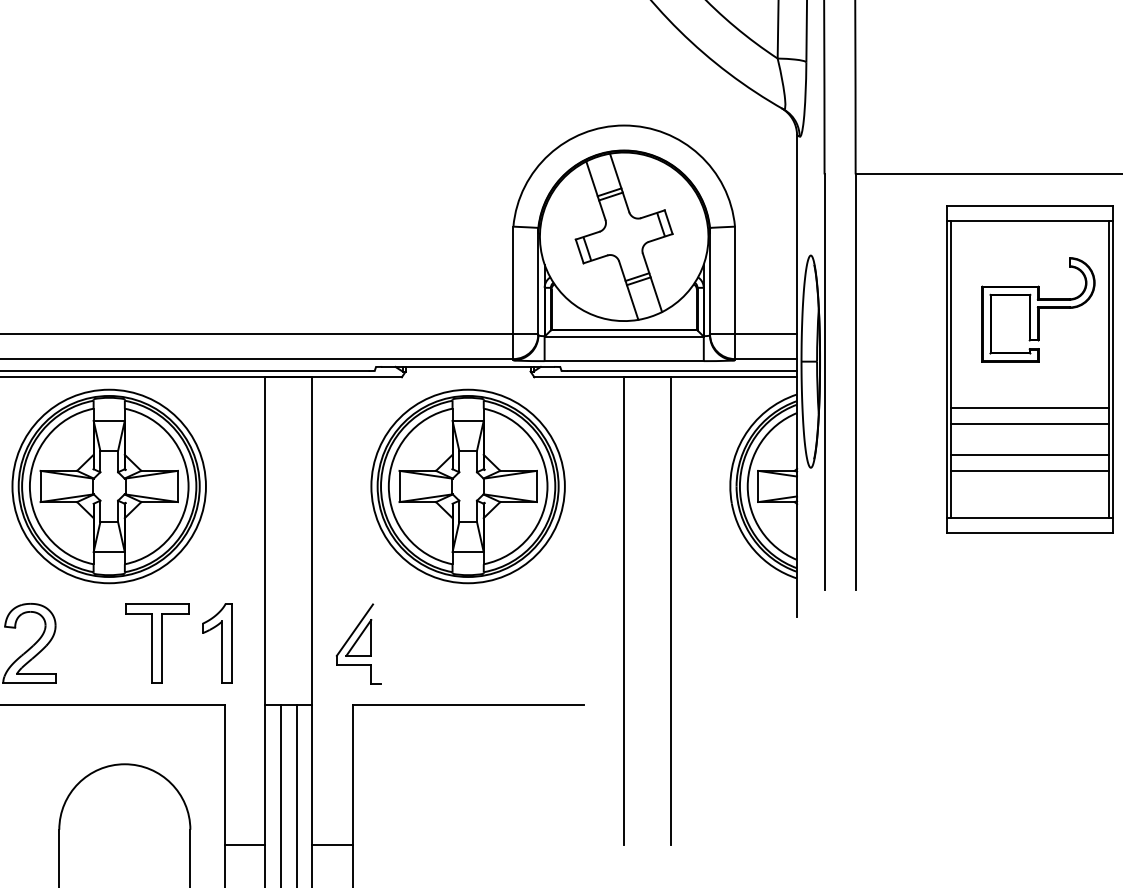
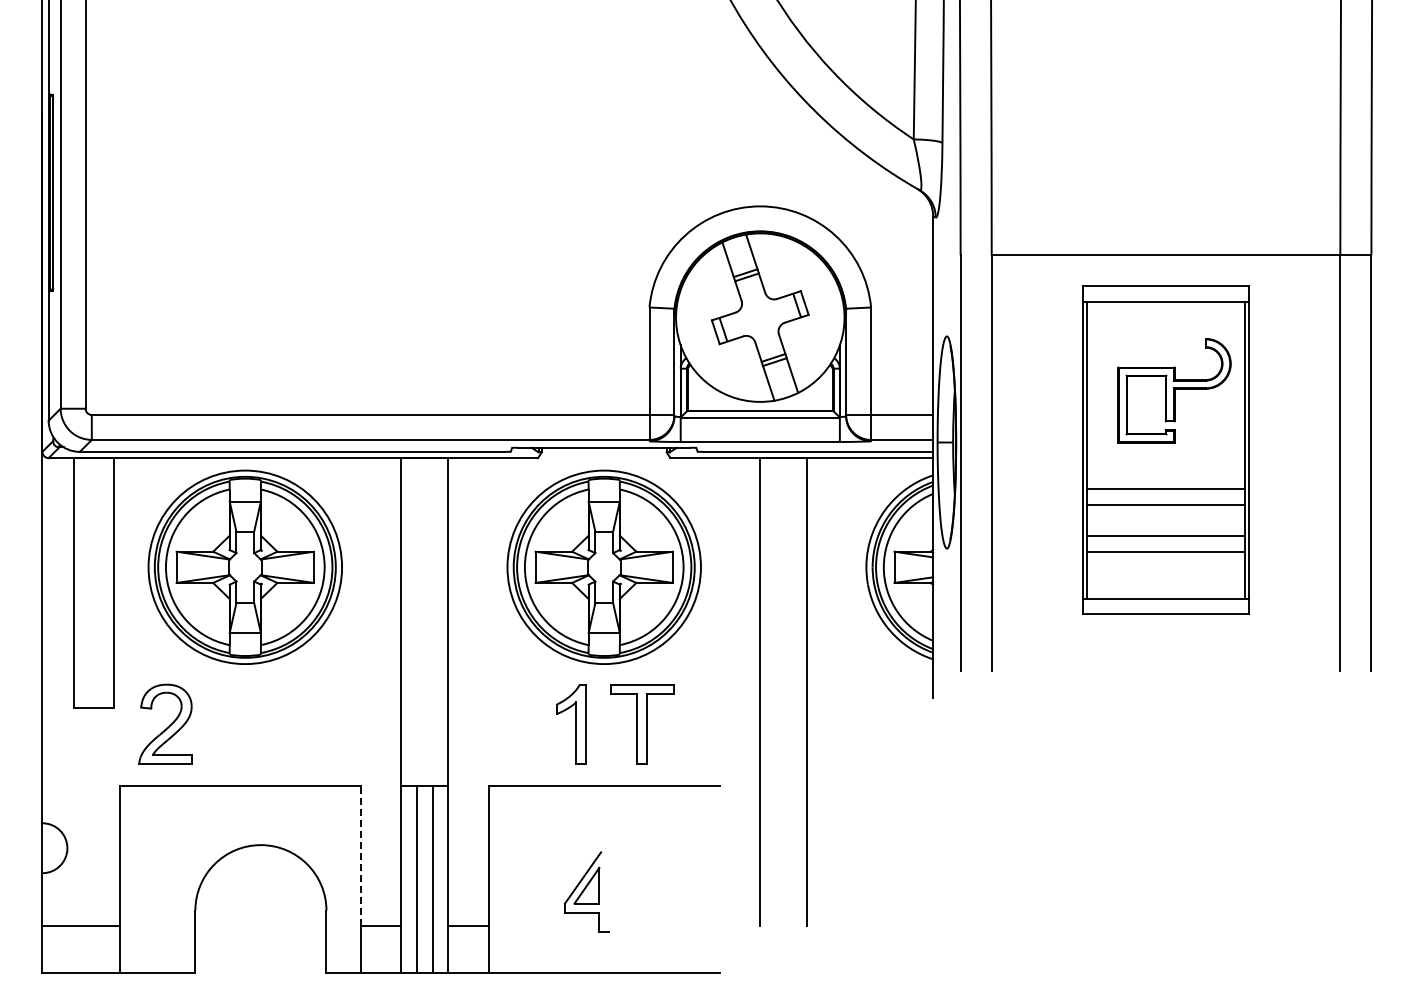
part: (157, 643) -> (642, 724), moved
part: (217, 643) -> (571, 724), moved
part: (358, 643) -> (586, 891), moved
line: (224, 774) -> (360, 855), solid -> dashed

